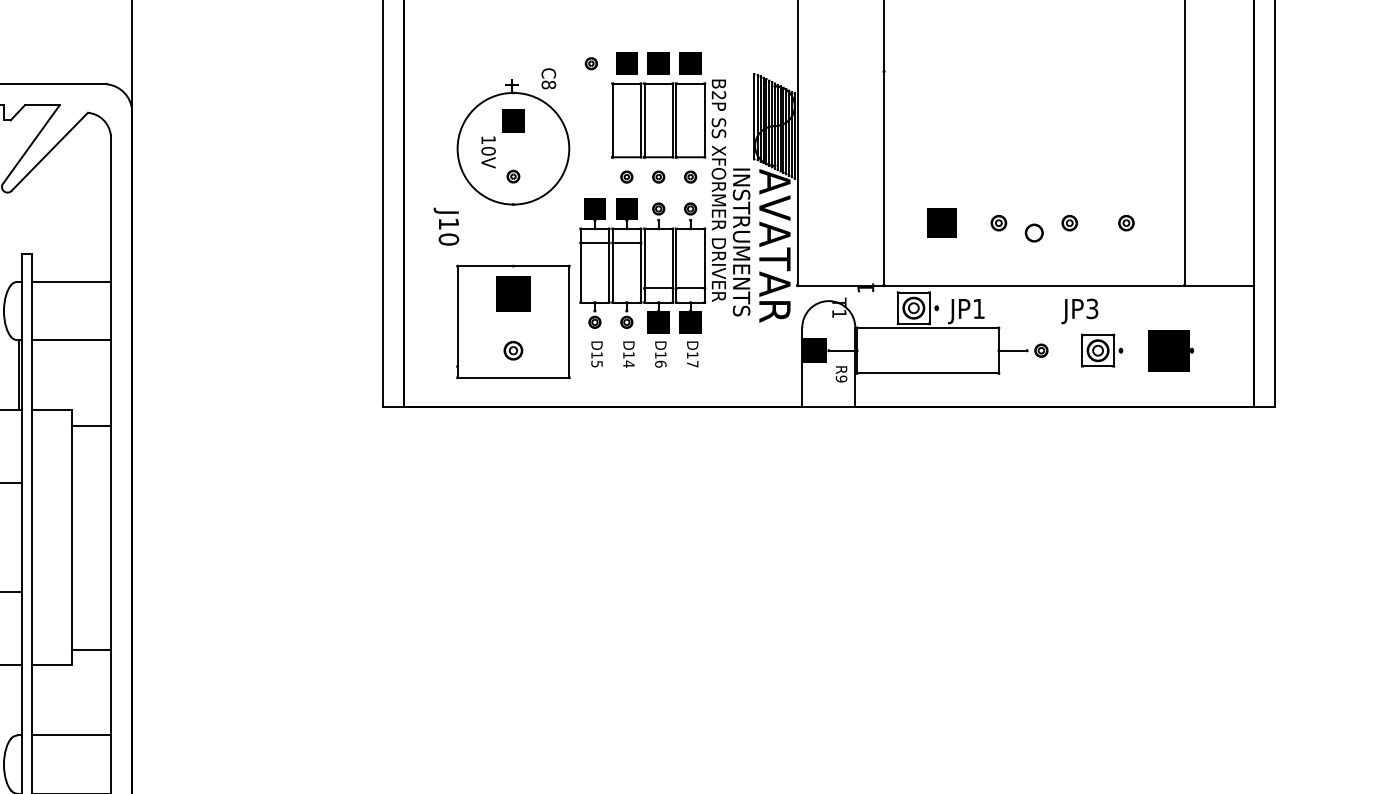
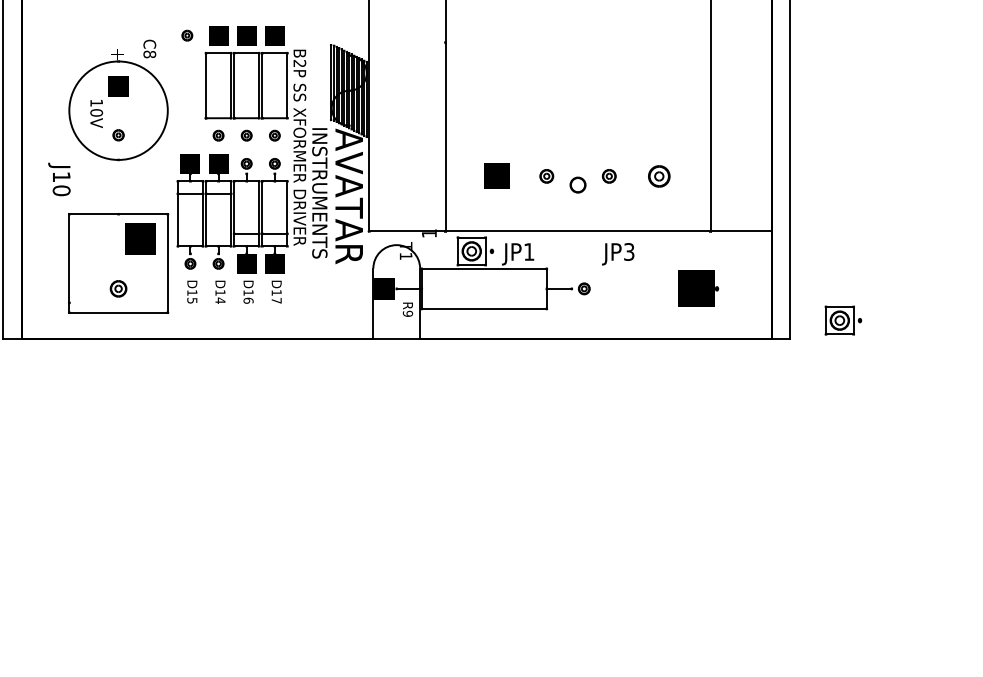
part: (1126, 222) -> (659, 175), size x1.6
part: (513, 293) -> (140, 238), moved
part: (1102, 350) -> (843, 320), moved

